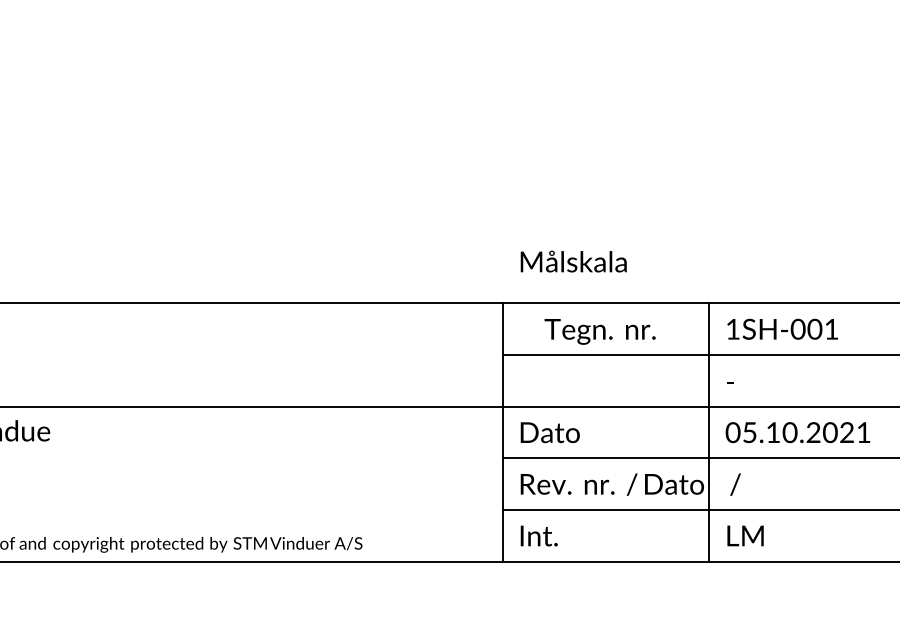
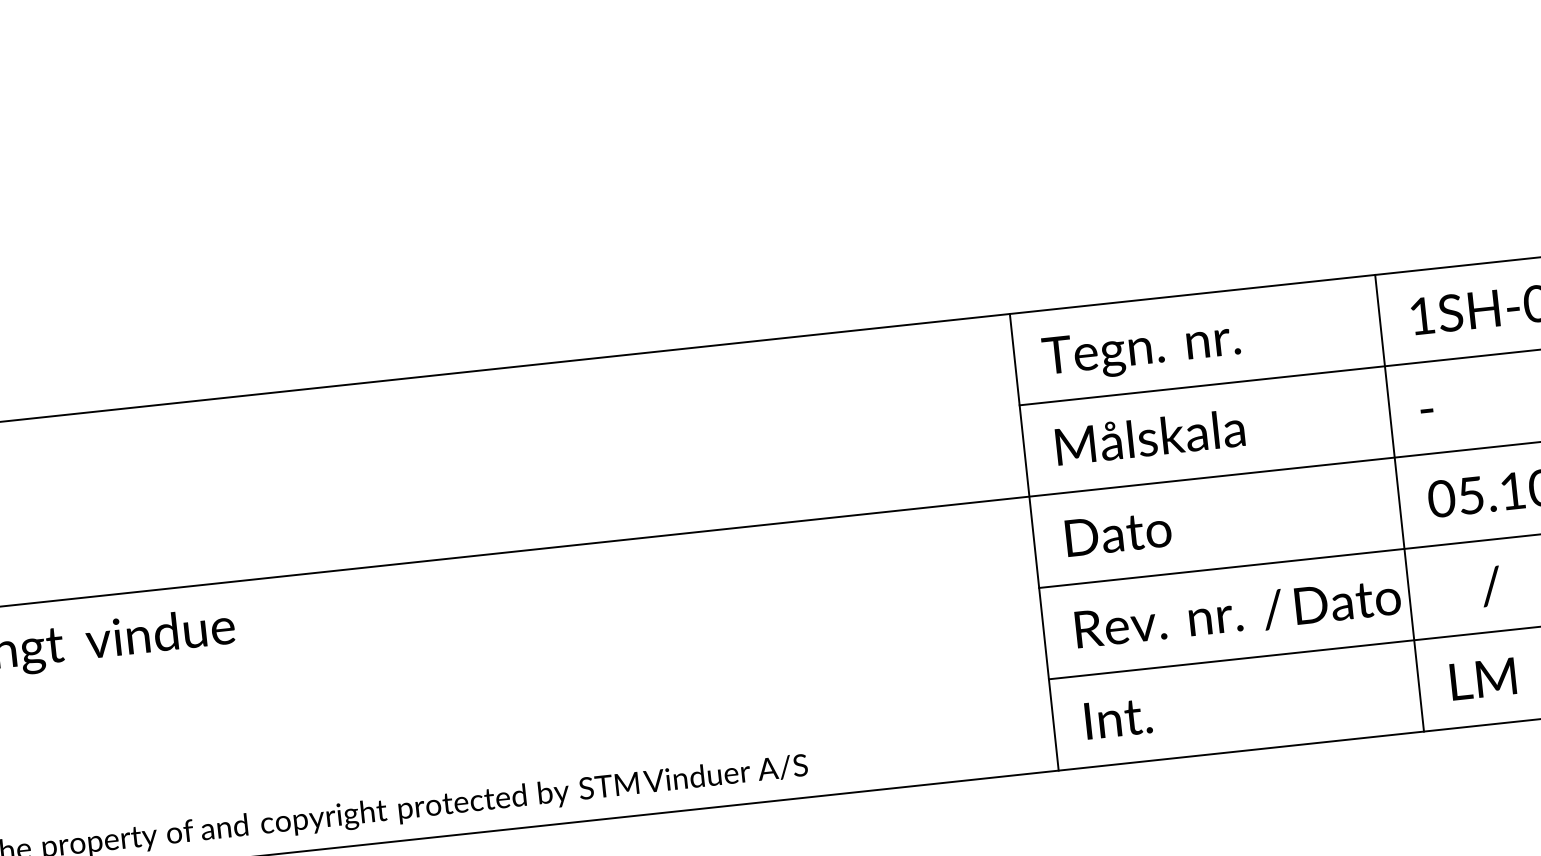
text: (573, 261) -> (1149, 436), moved
text: (599, 331) -> (1140, 350), moved
text: (735, 484) -> (1491, 586), moved

